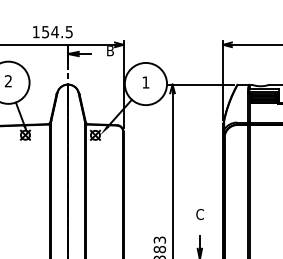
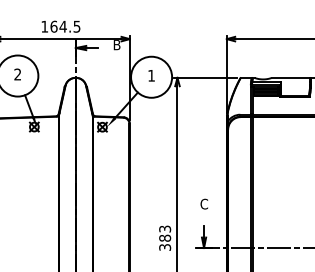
text: (45, 31) -> (53, 26), 154.5 -> 164.5

